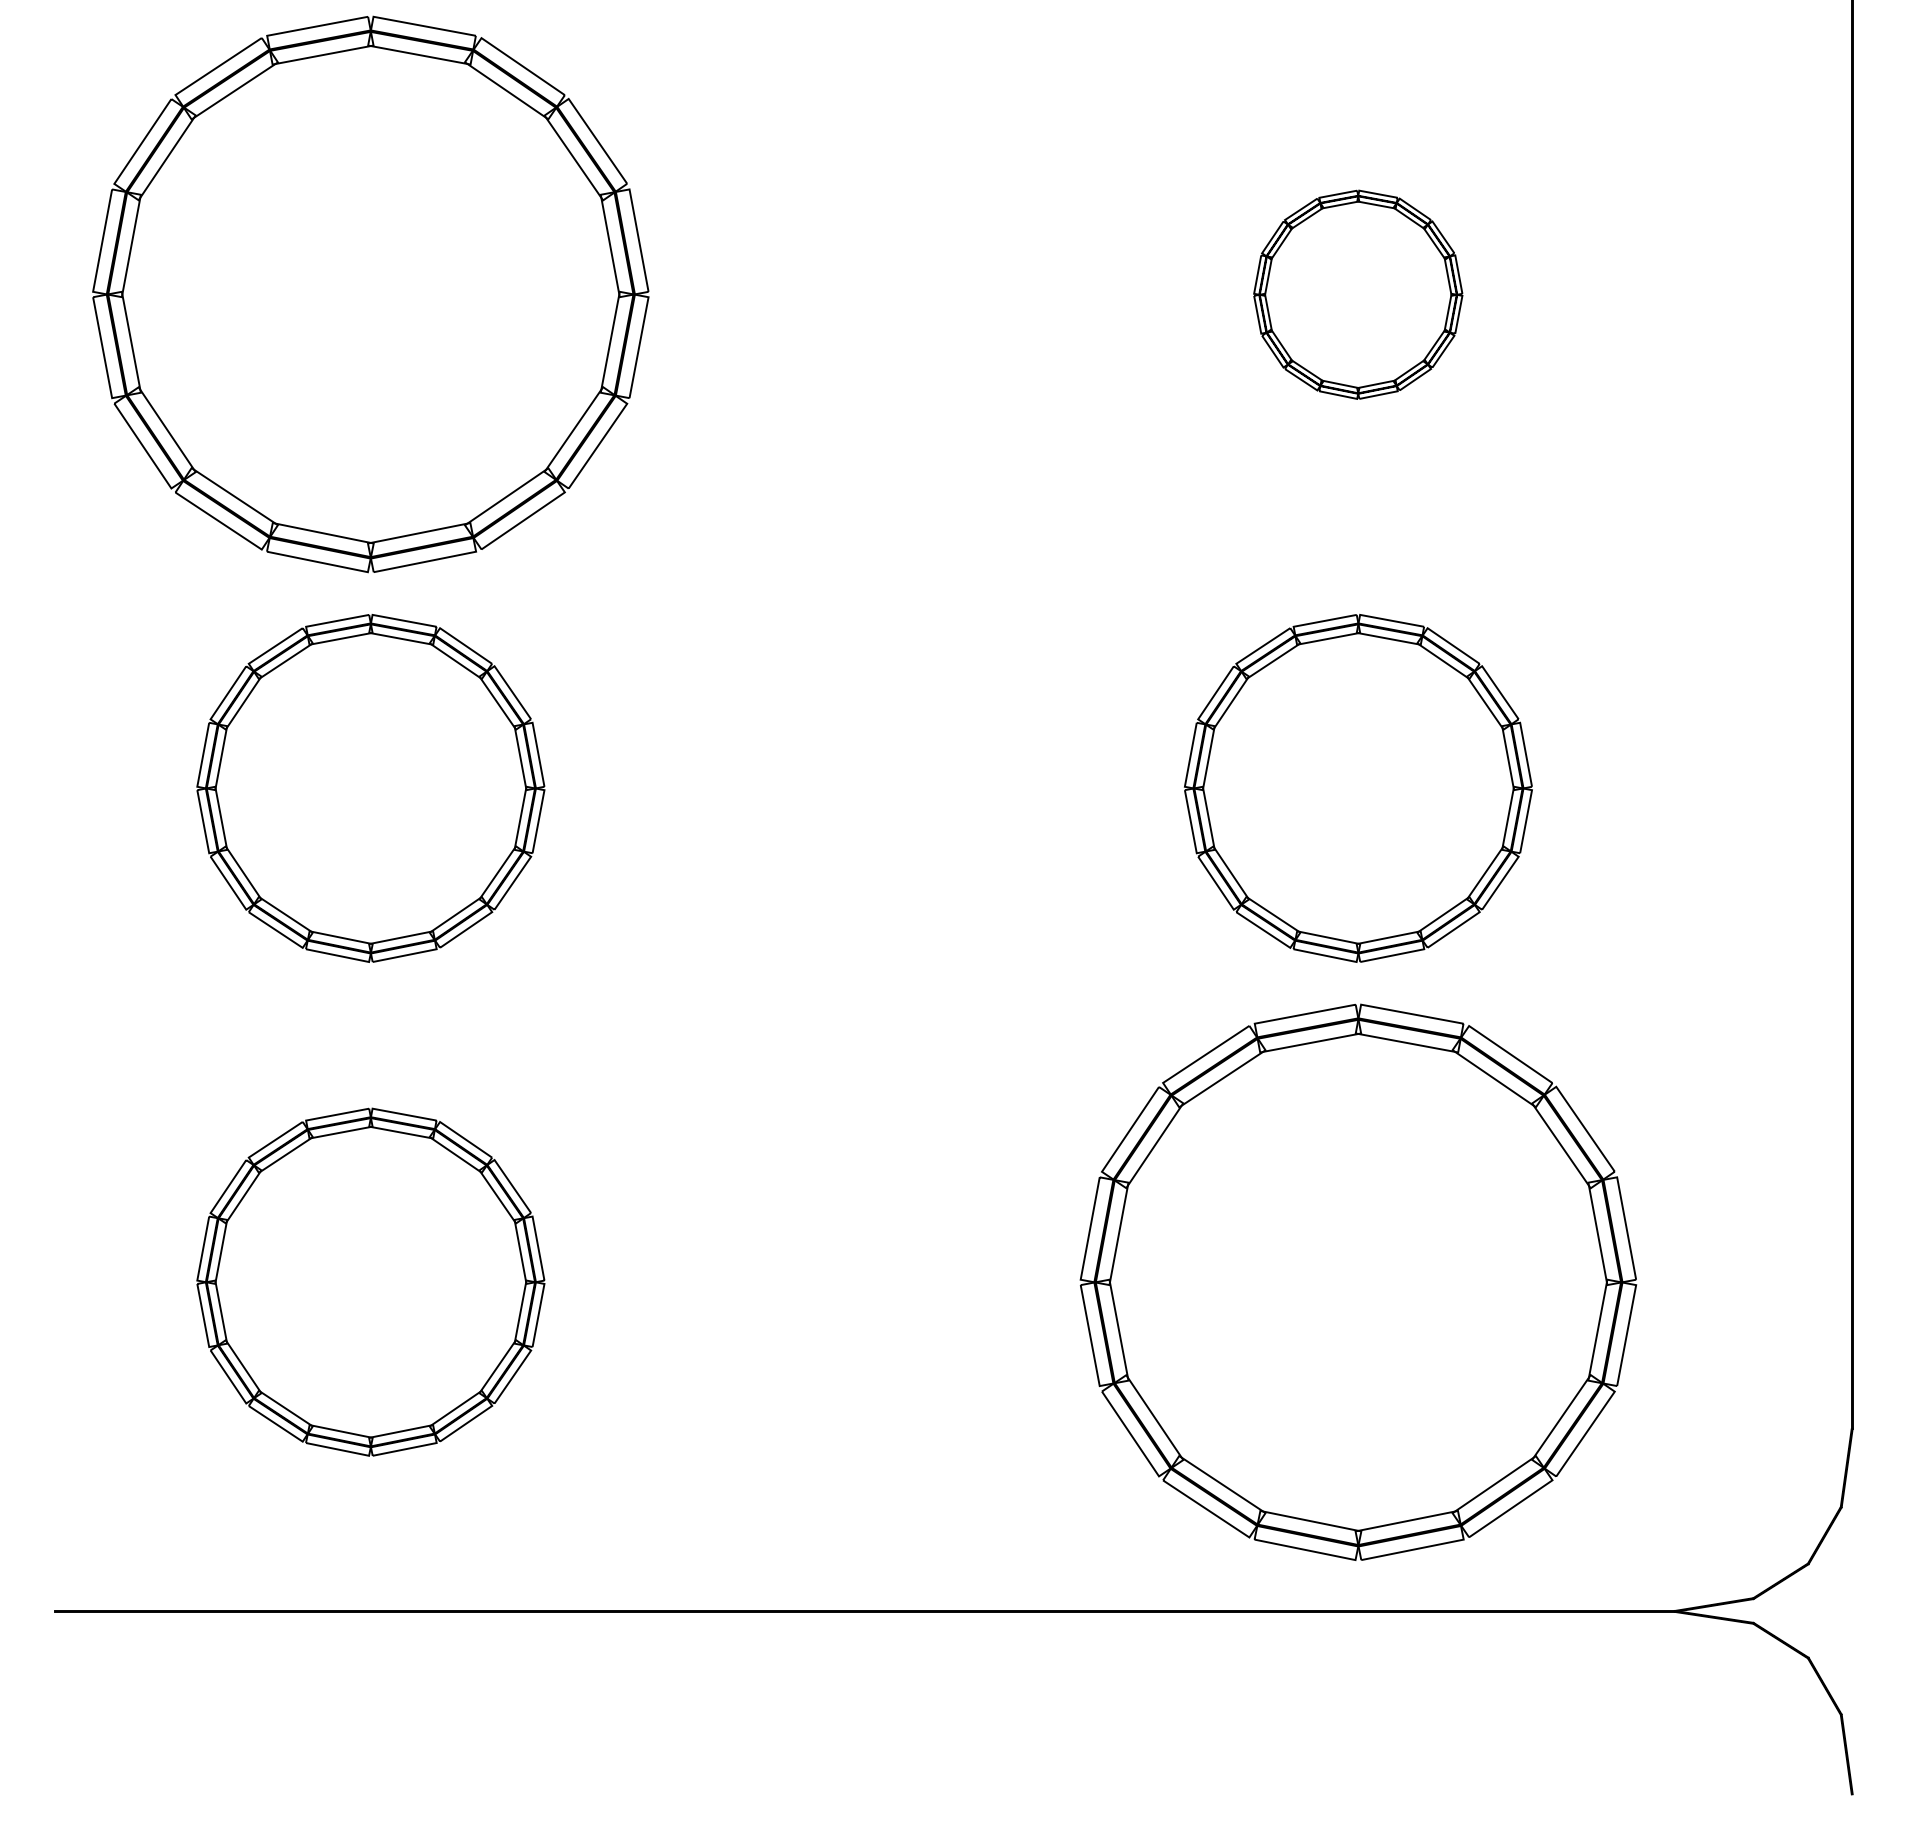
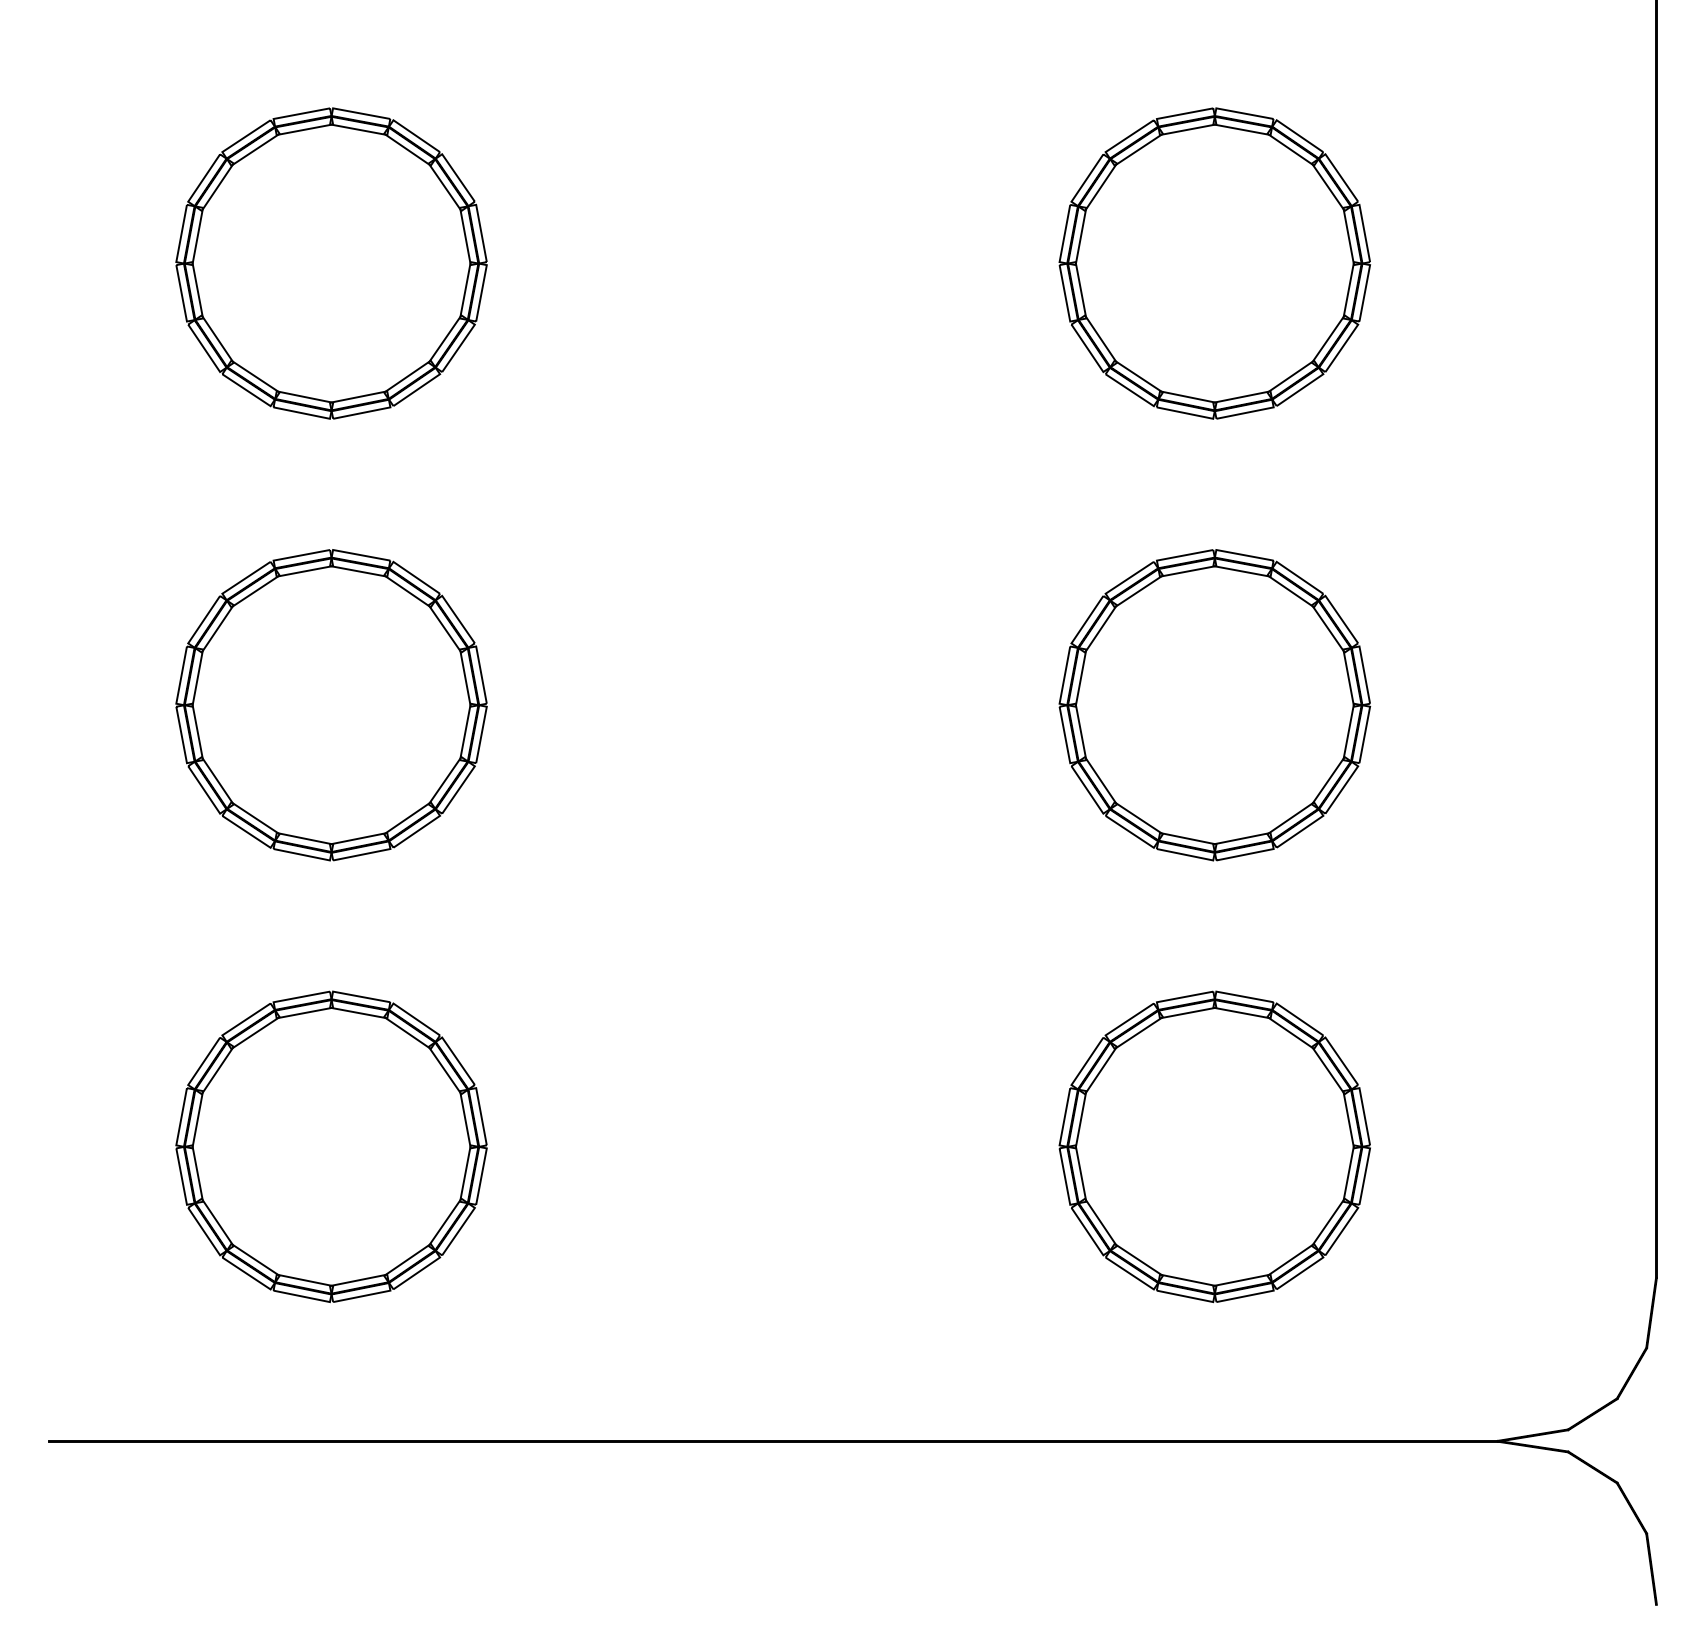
part: (370, 294) -> (331, 263), size x0.62
part: (1357, 294) -> (1213, 263), size x1.67
part: (1358, 1281) -> (1214, 1146), size x0.62

